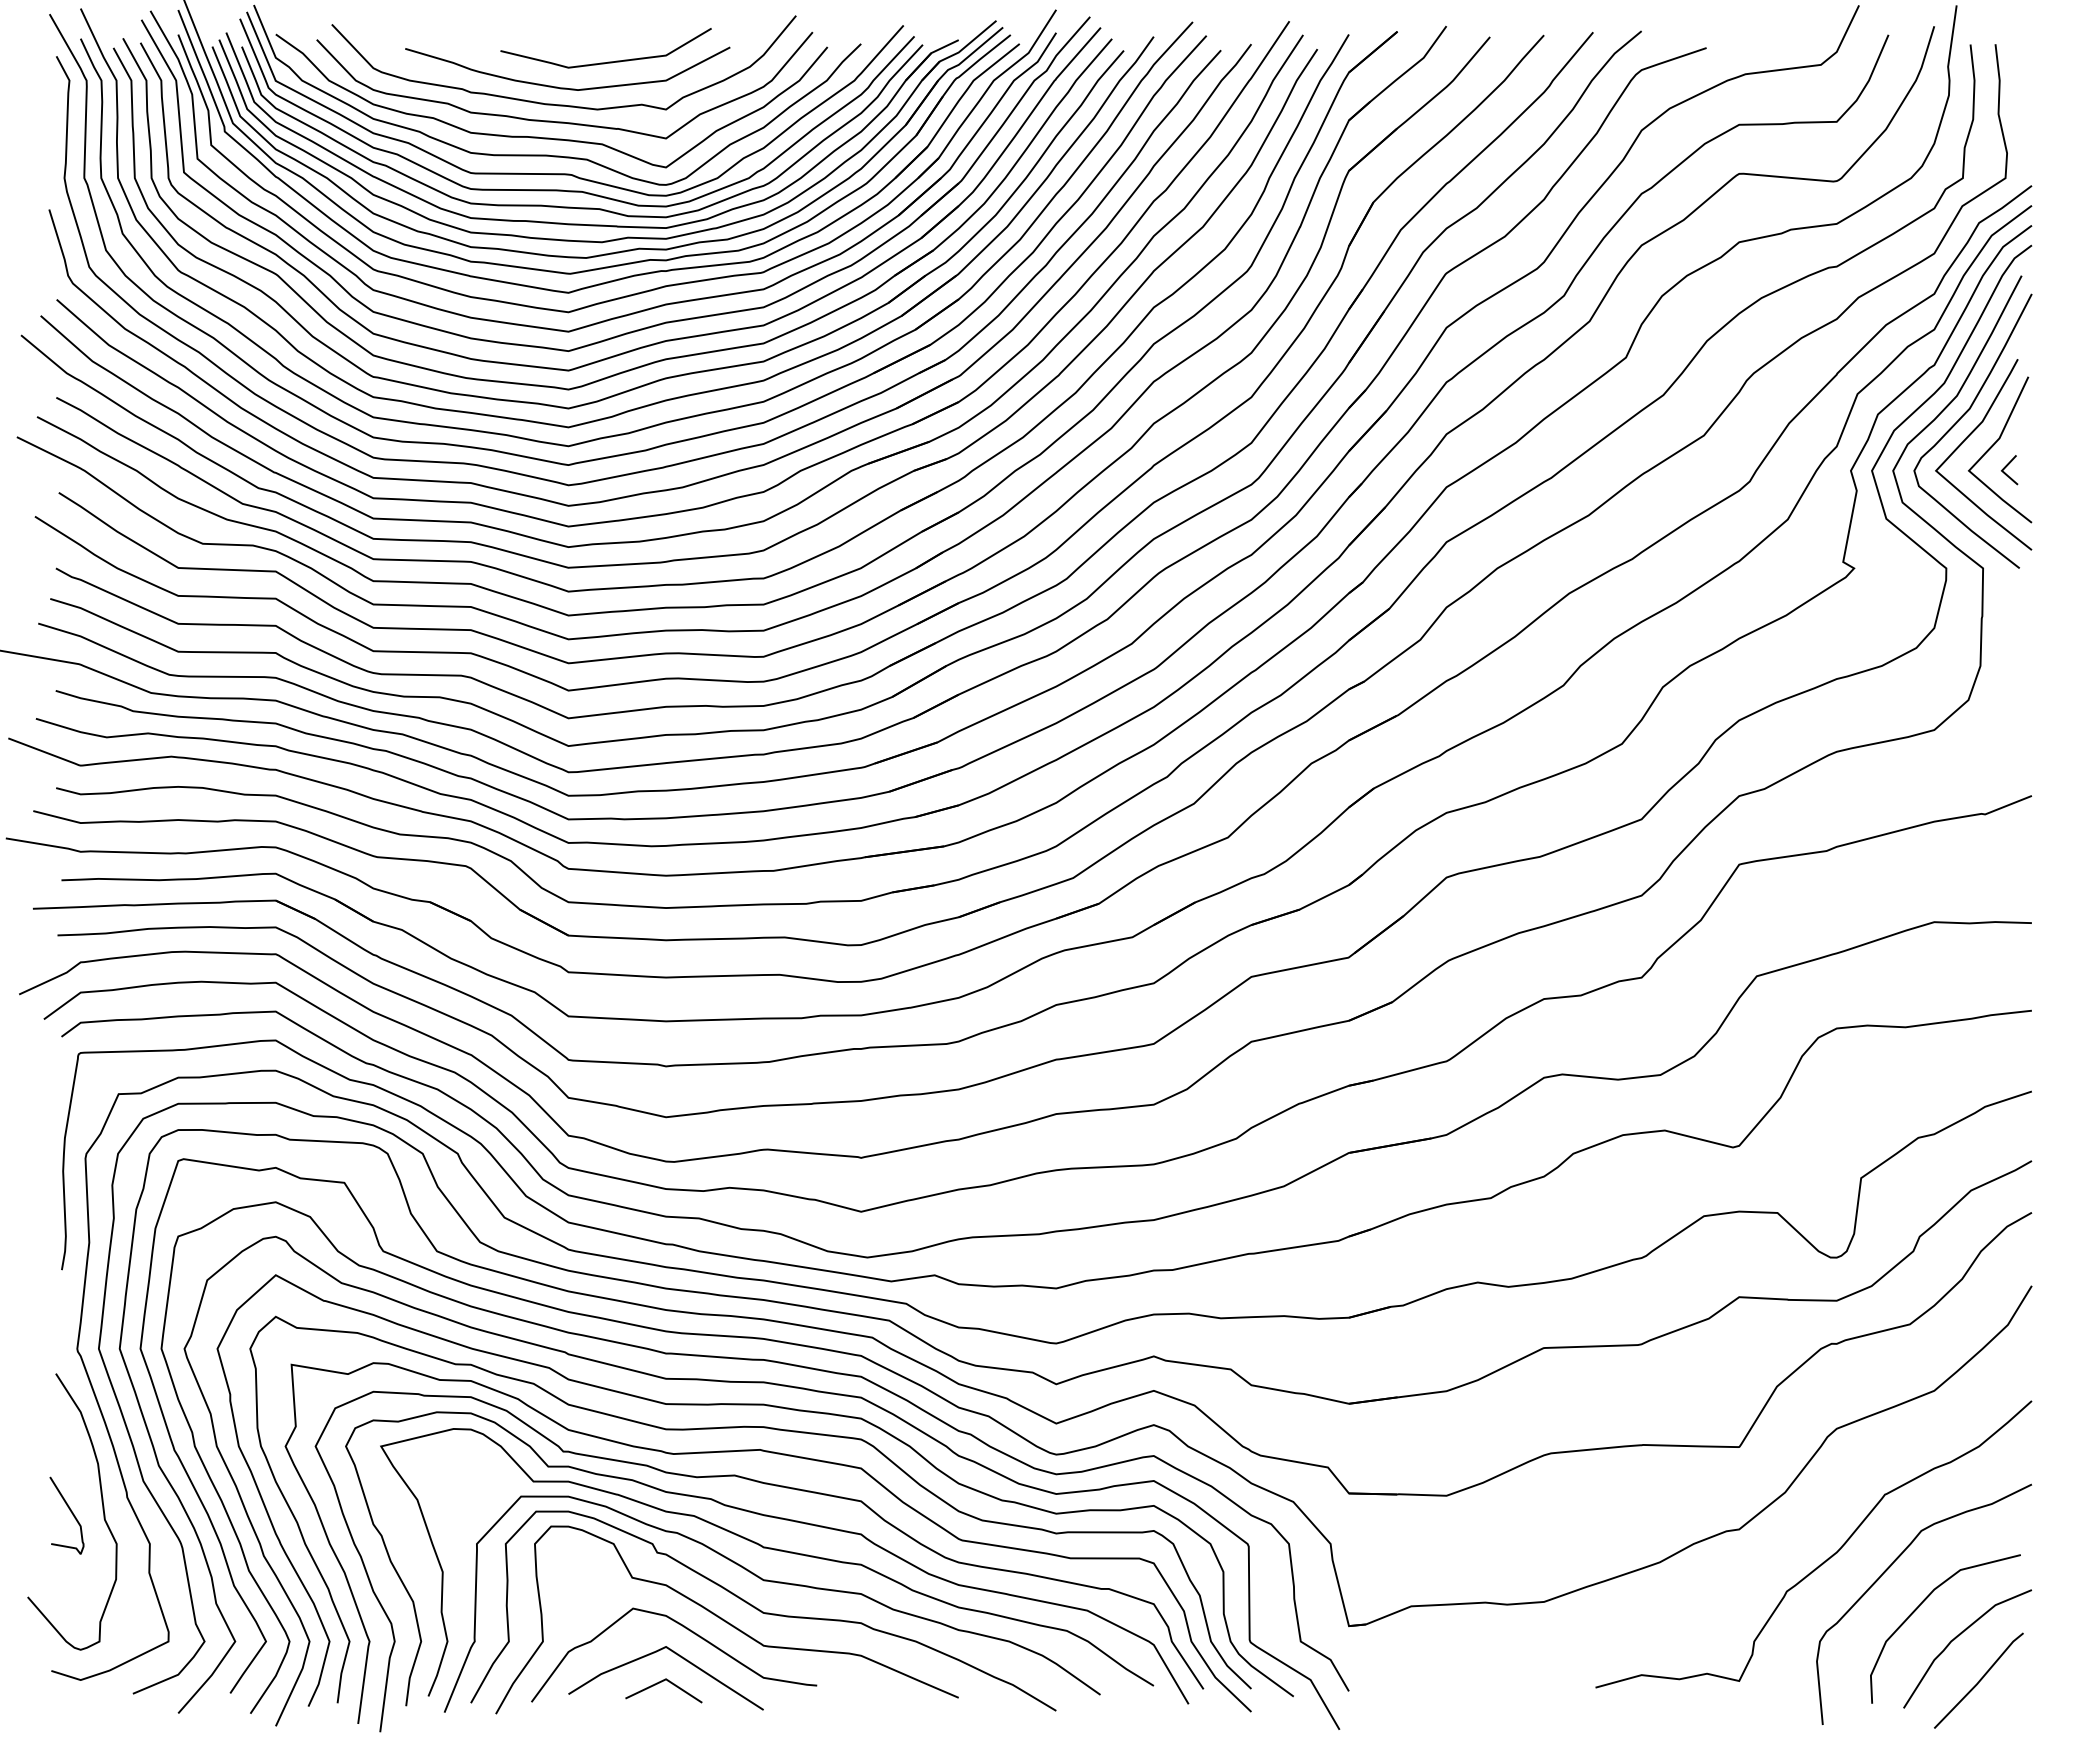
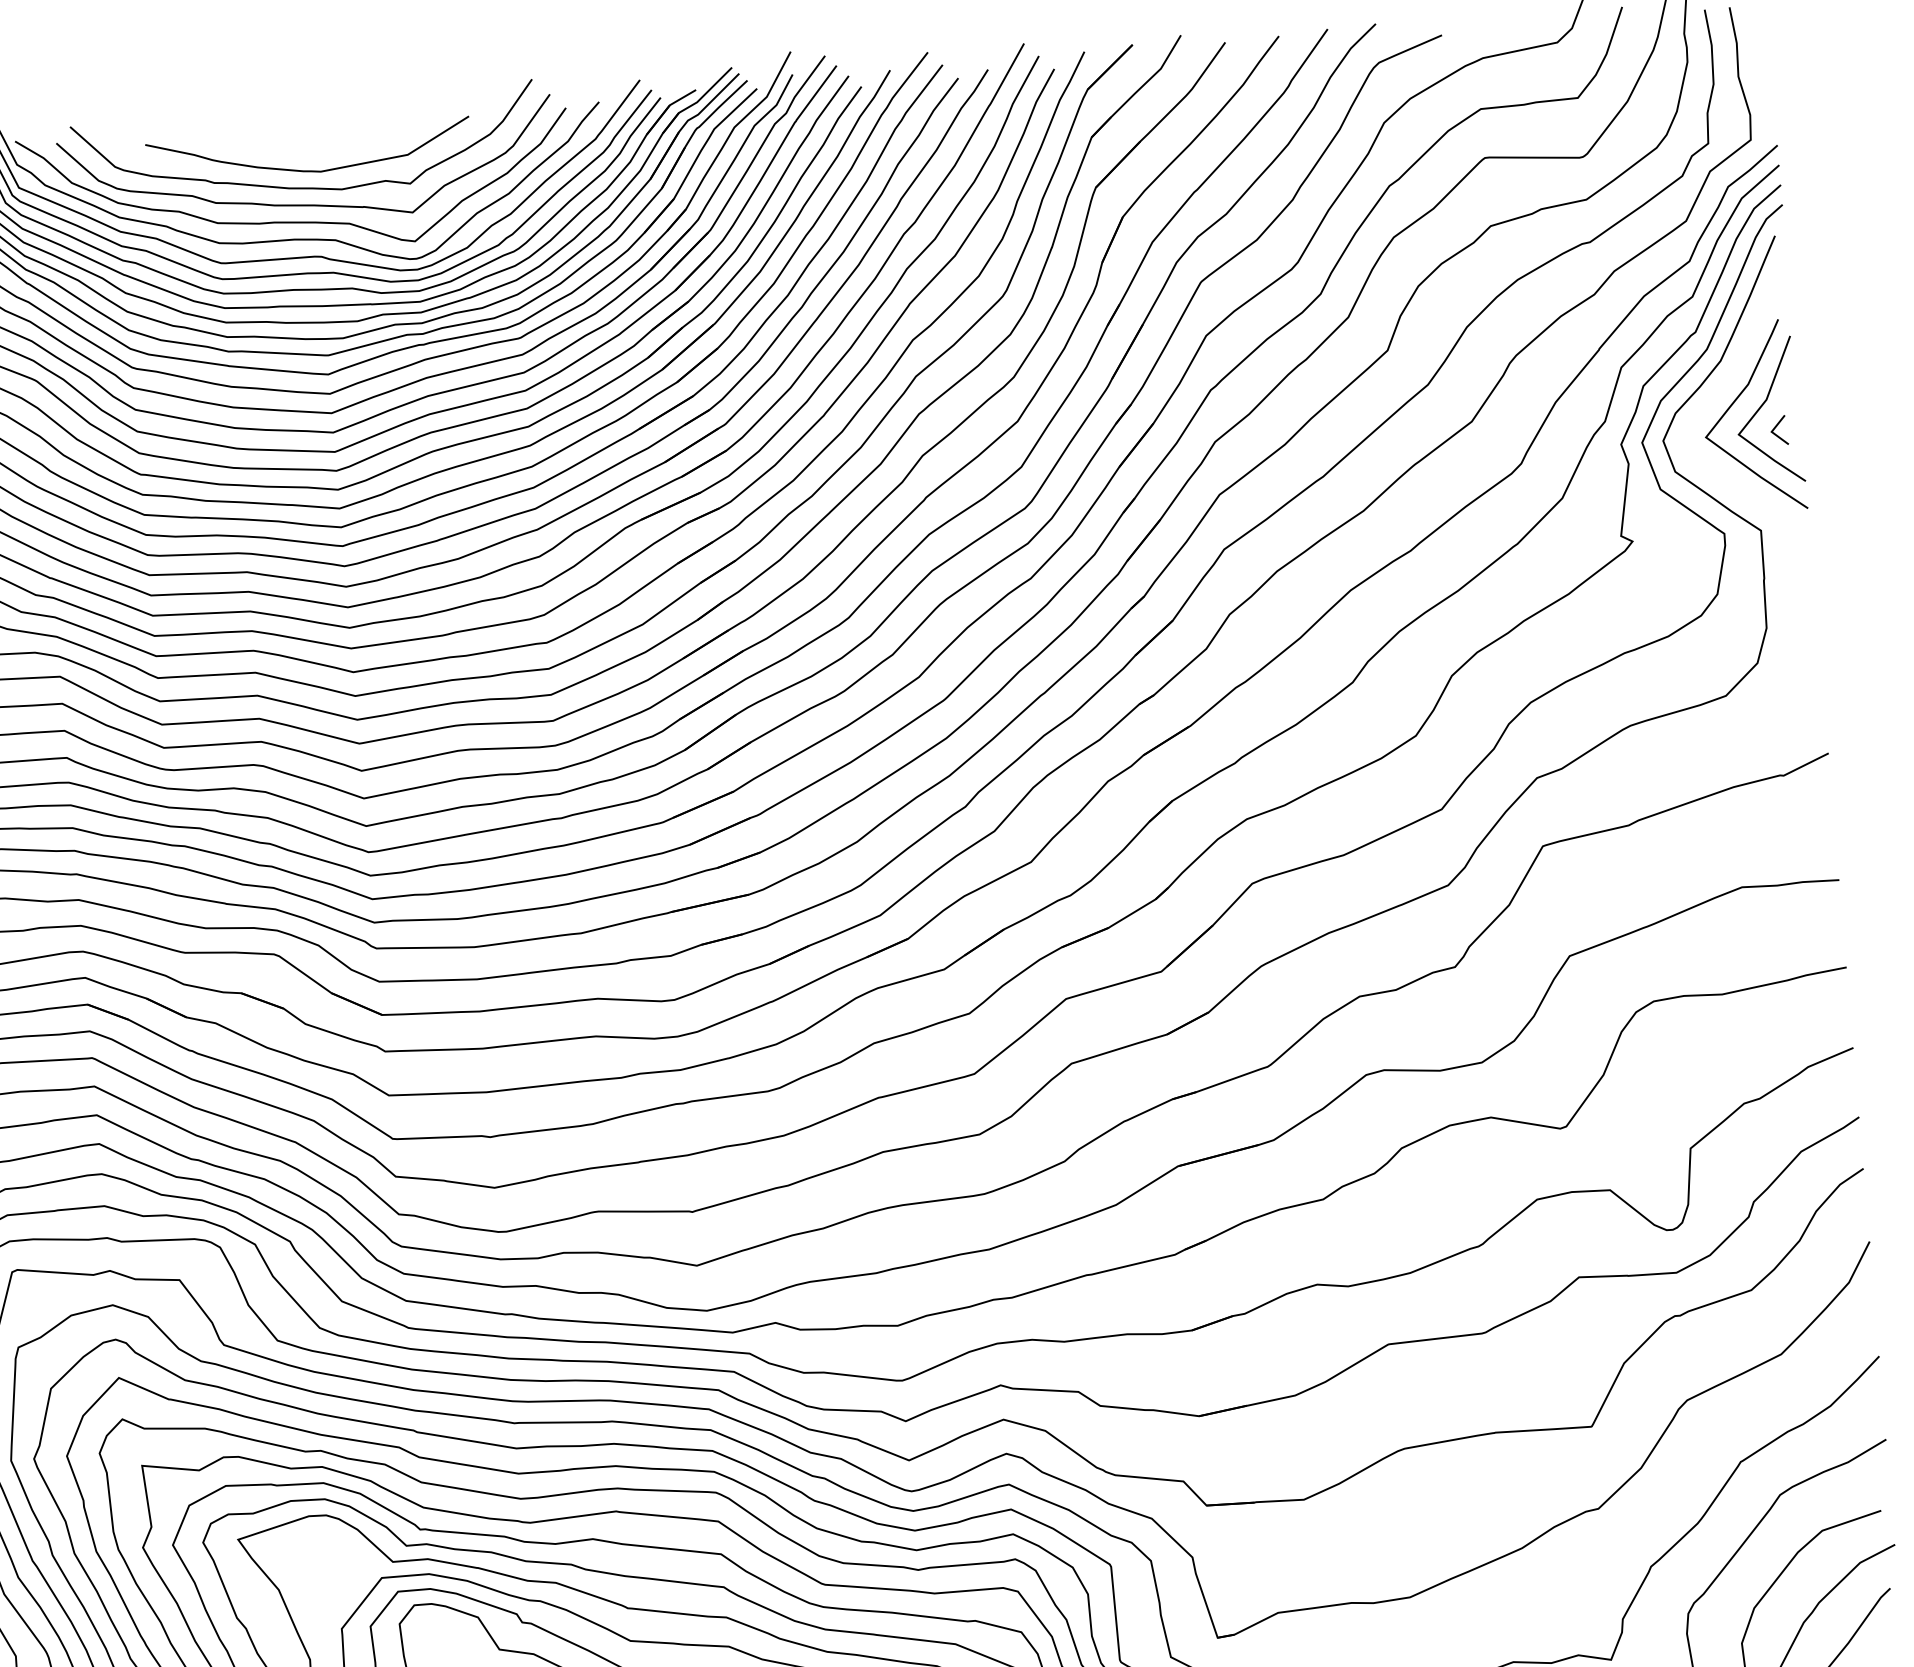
curve: (608, 61) -> (348, 140), removed
curve: (1961, 418) -> (1726, 383), removed

